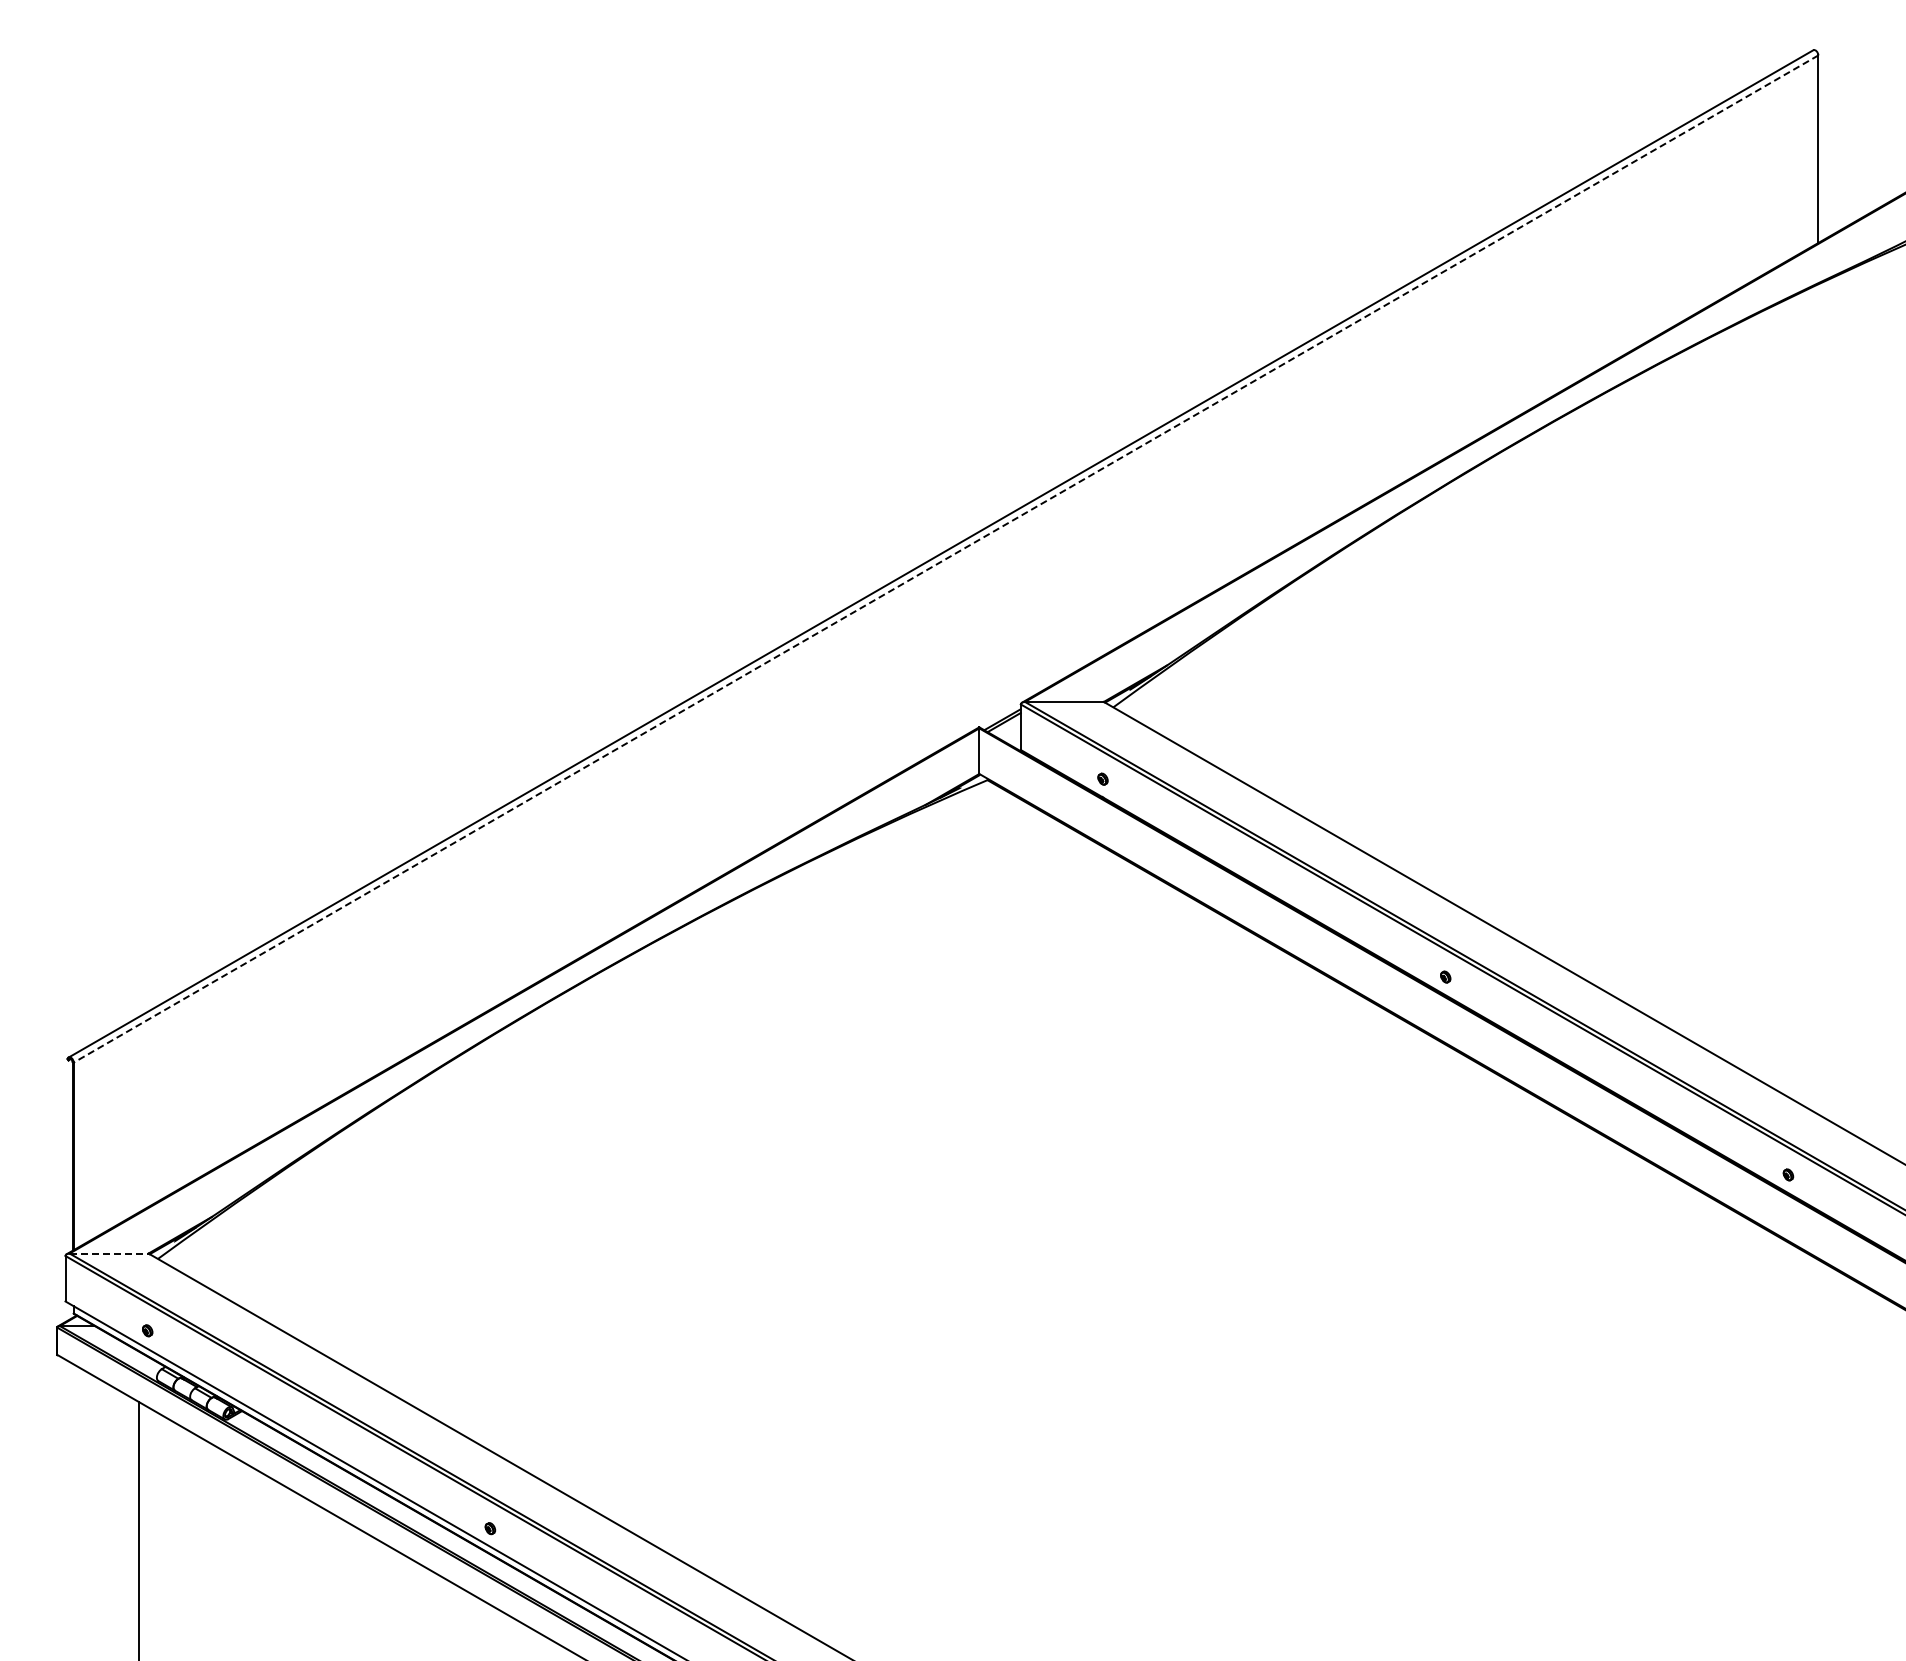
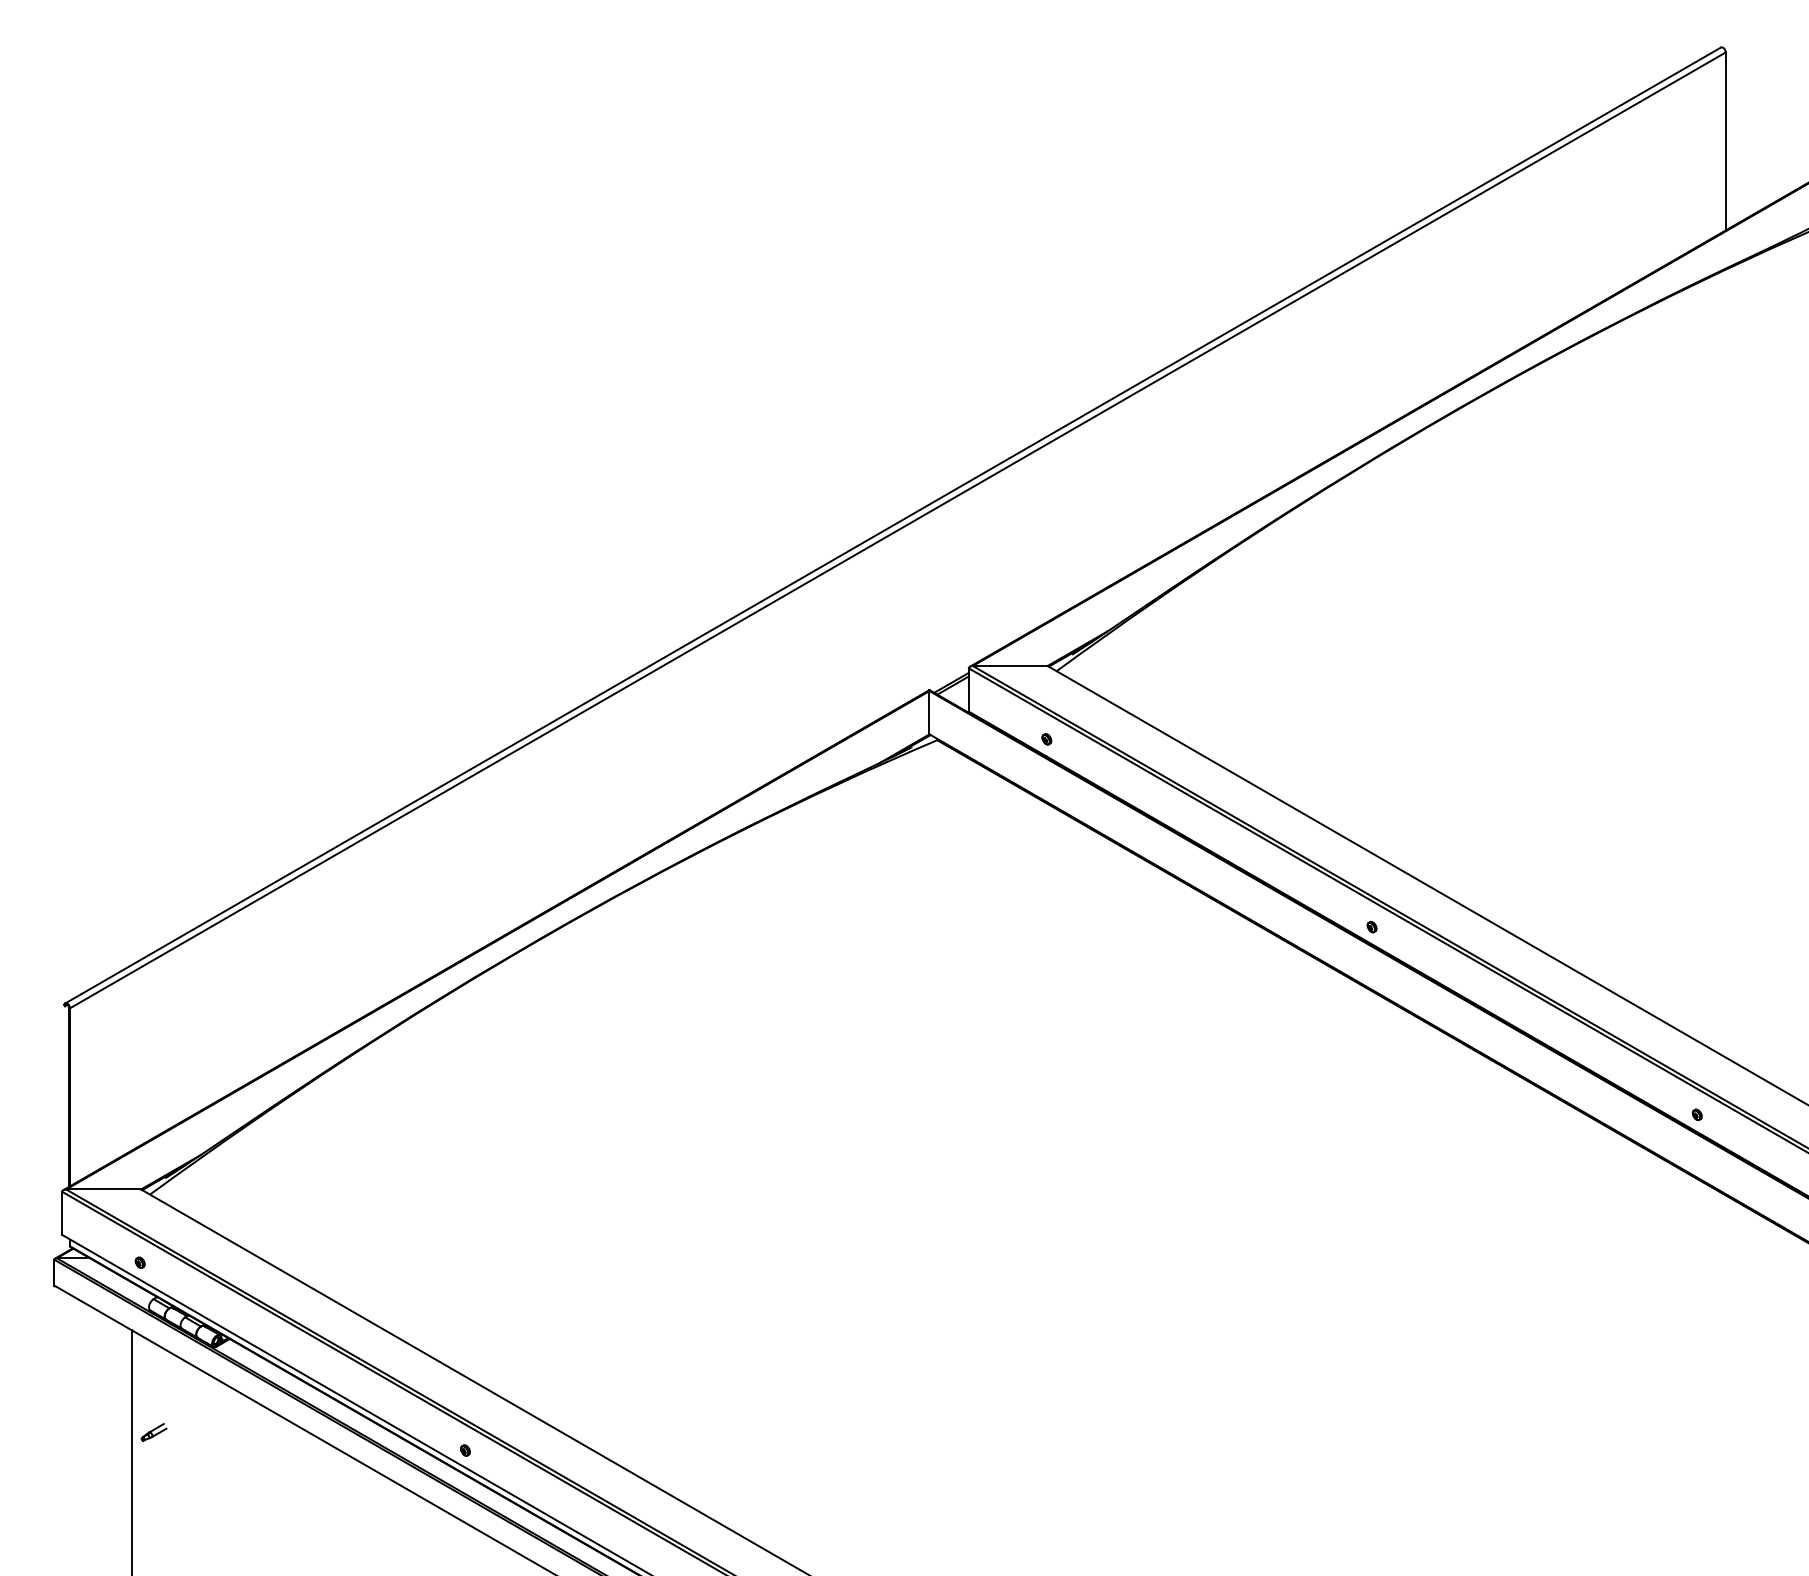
line: (945, 559) -> (897, 530), dashed -> solid
line: (109, 1253) -> (104, 1189), dashed -> solid
part: (162, 1509) -> (154, 1432), added

